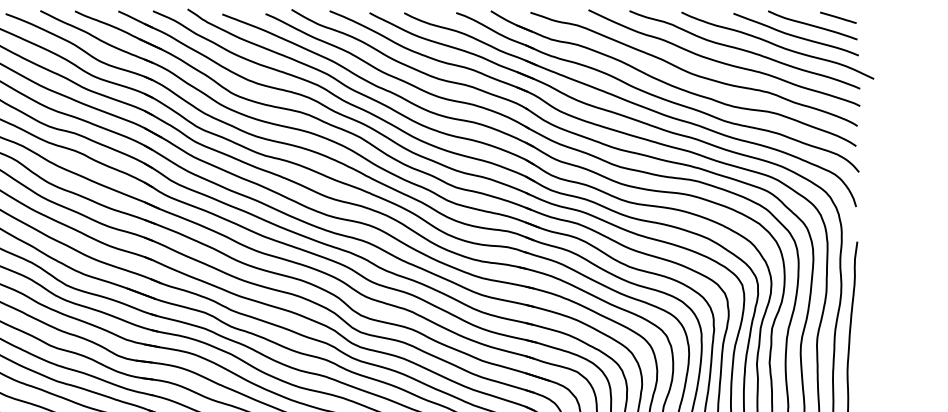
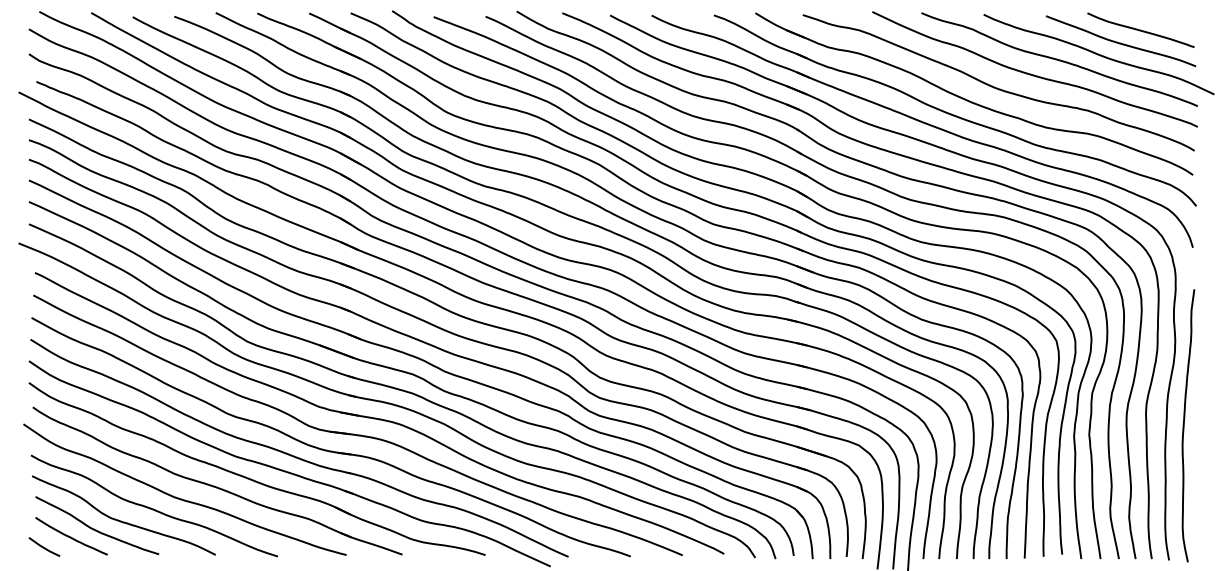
line: (838, 18) -> (1171, 21), removed

